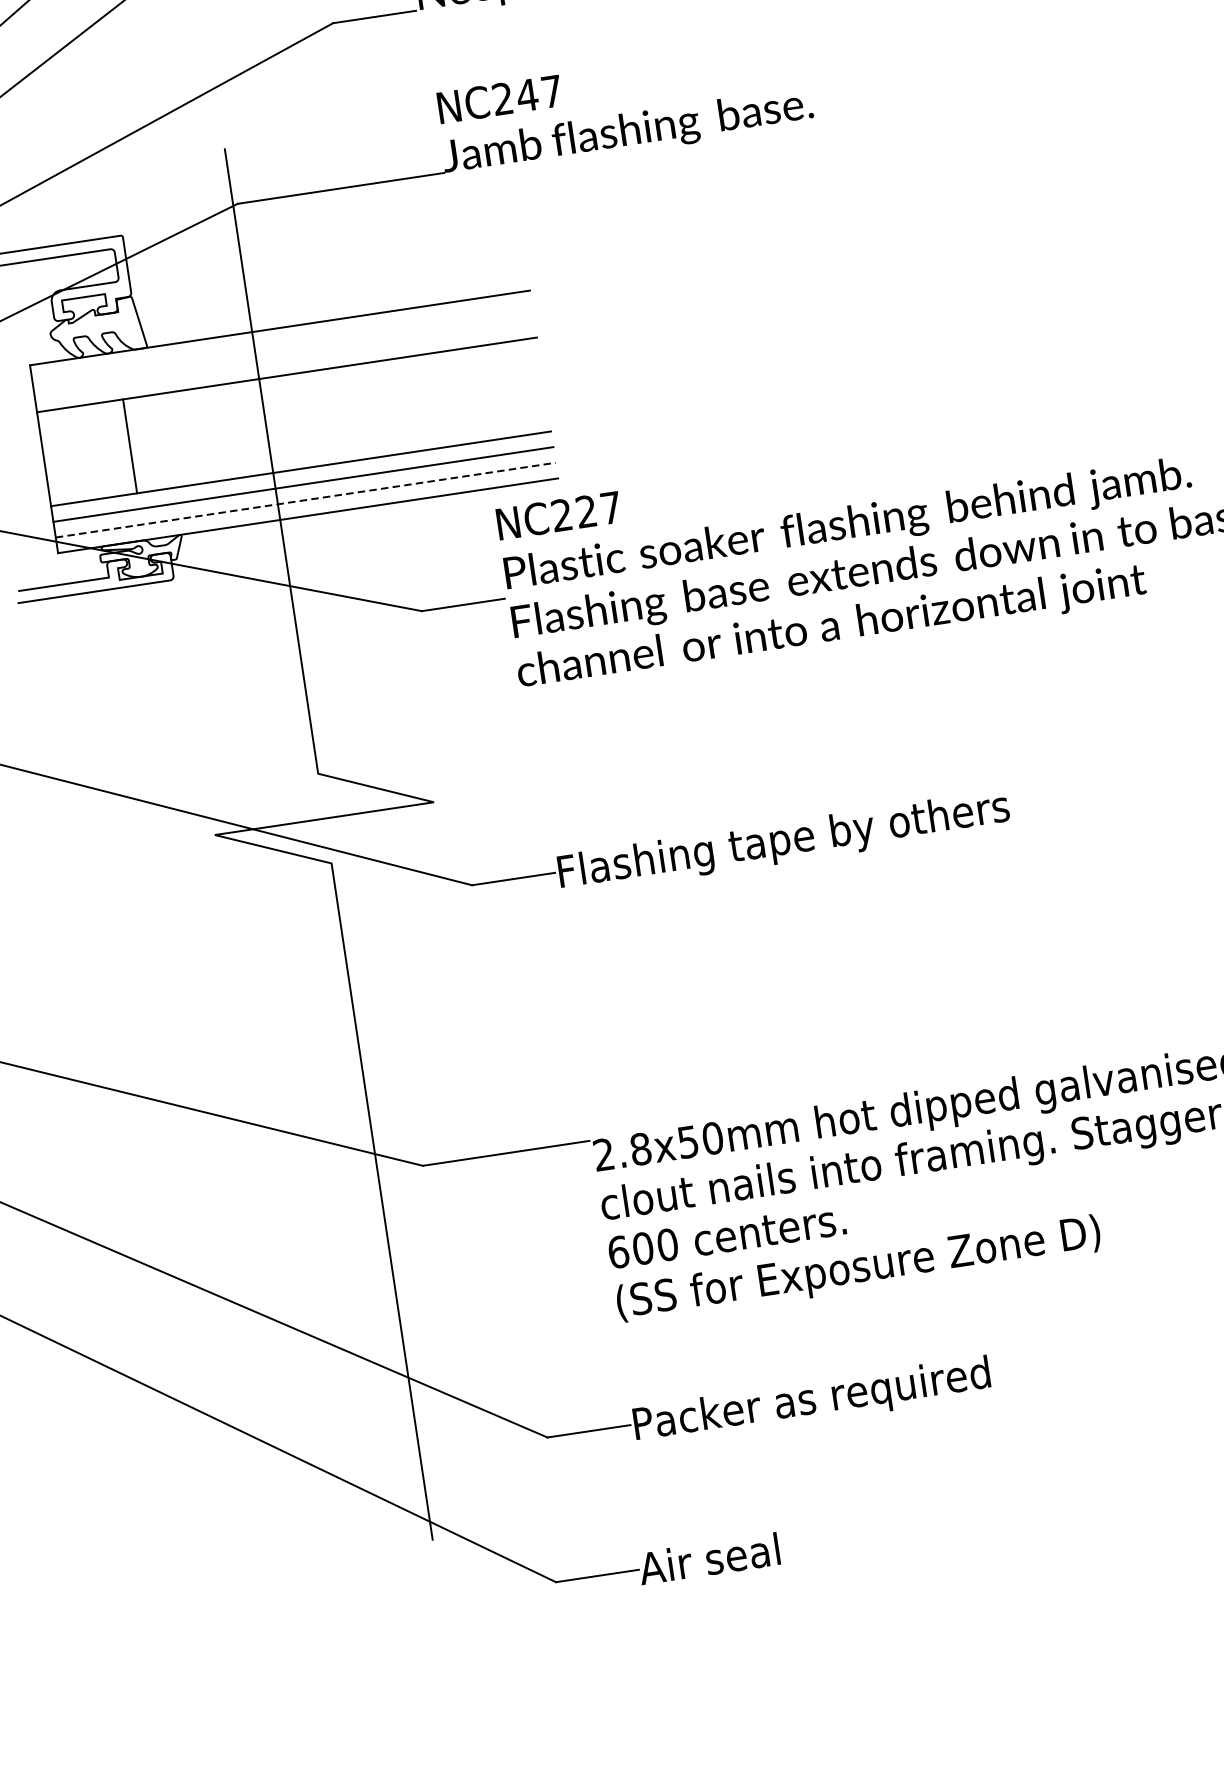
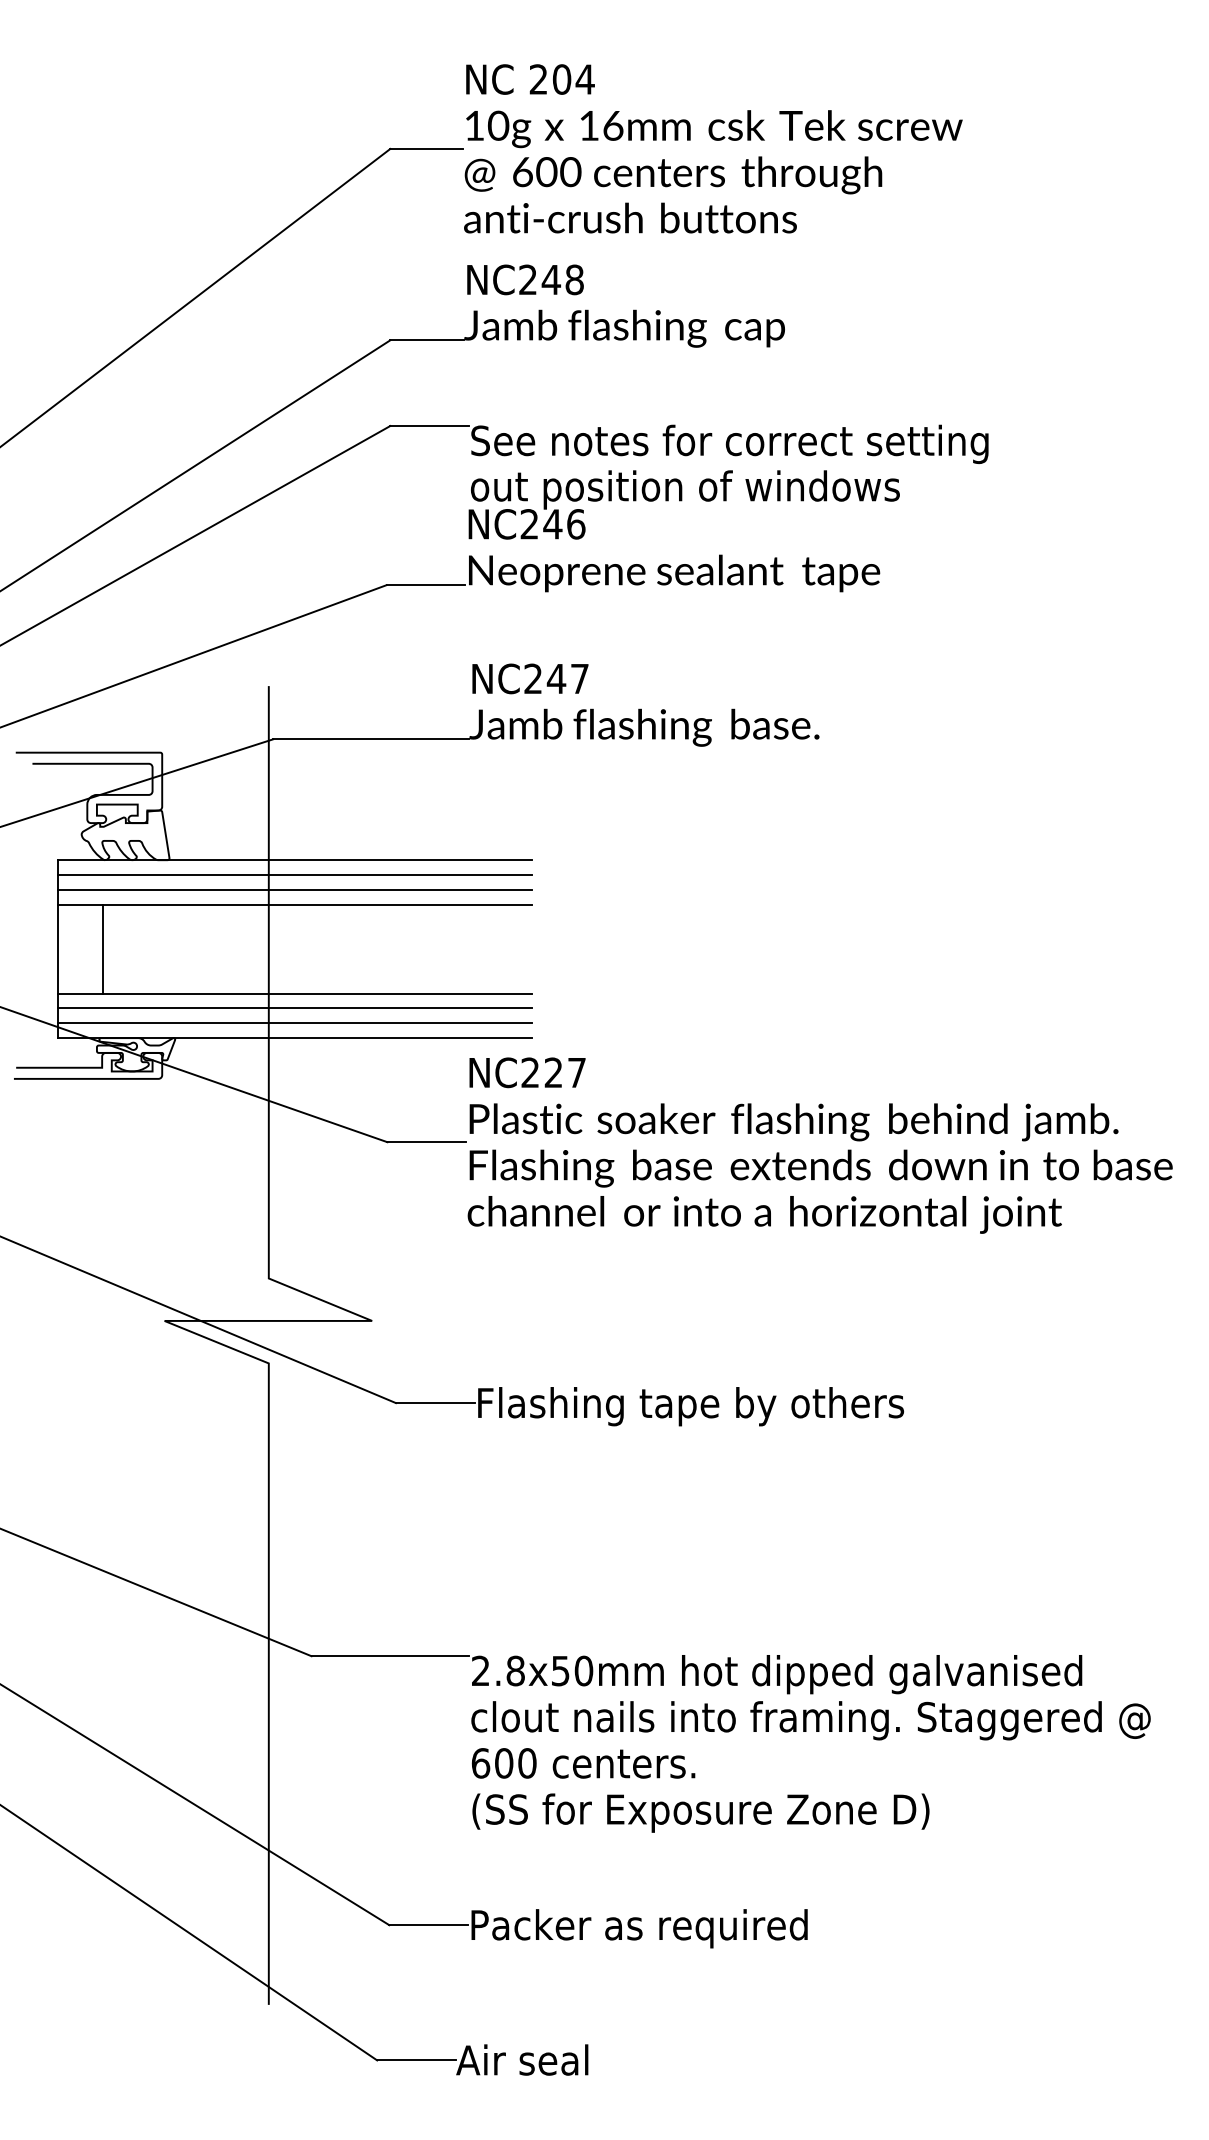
line: (281, 344) -> (294, 875), added
line: (283, 359) -> (294, 889), added
line: (129, 445) -> (102, 948), moved
line: (306, 500) -> (295, 1023), dashed -> solid

